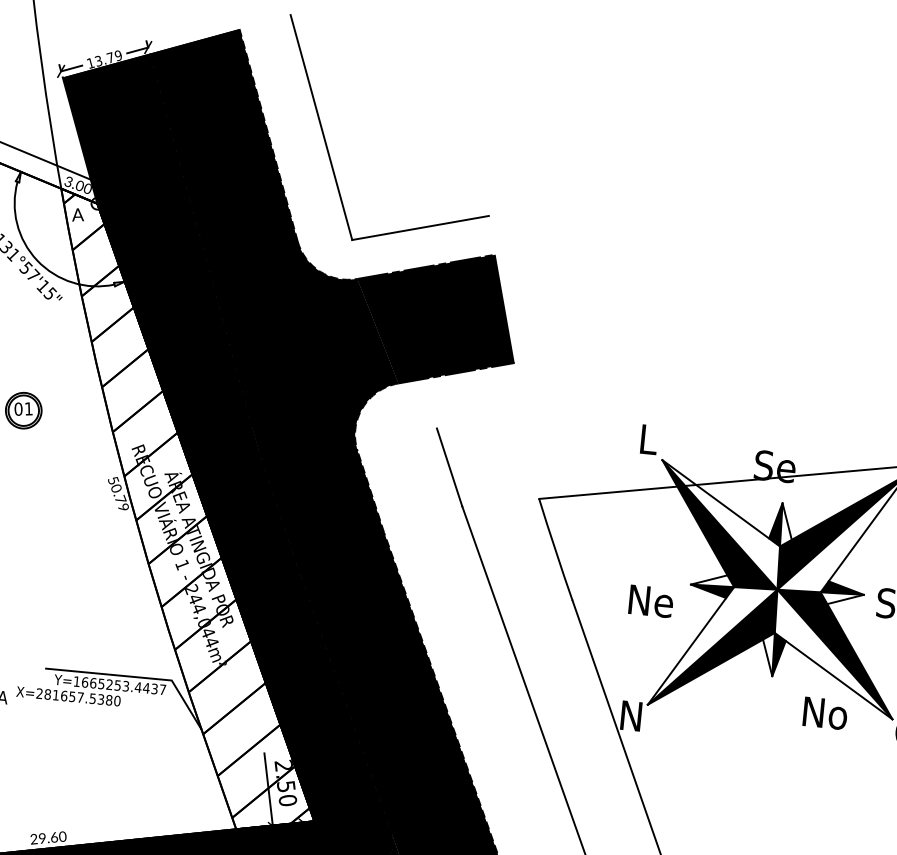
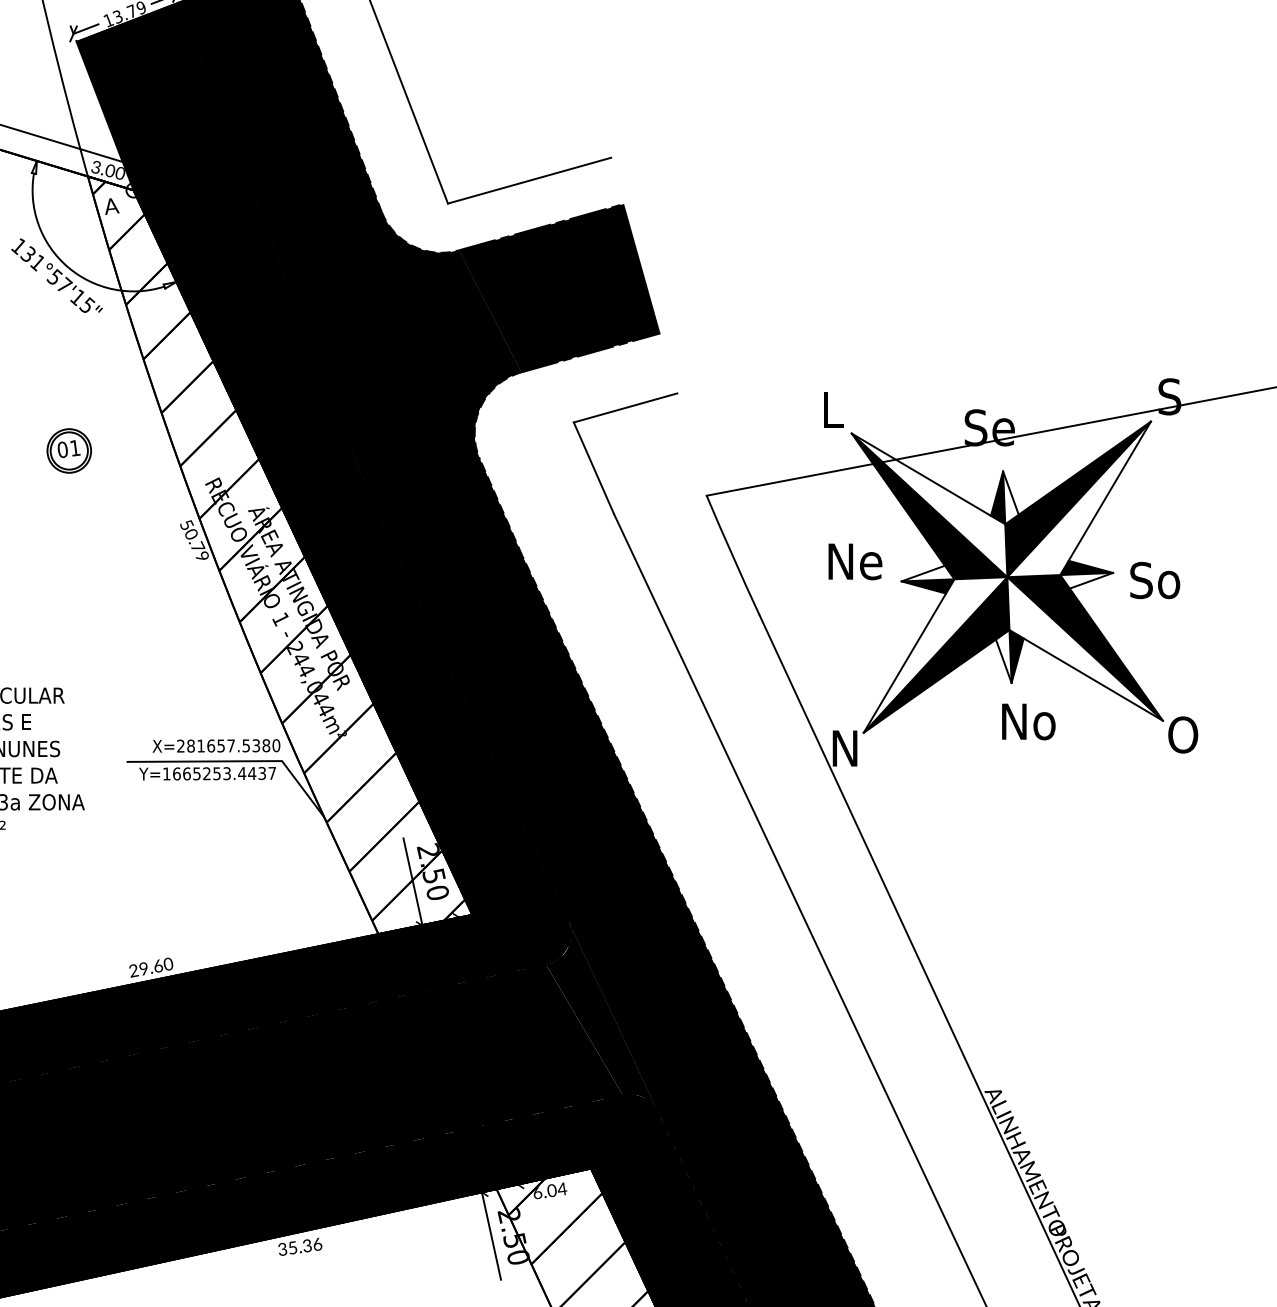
line: (480, 420) -> (625, 407), added
text: (651, 601) -> (855, 561), moved
text: (68, 696) -> (216, 745), moved
text: (825, 713) -> (1028, 721), moved

